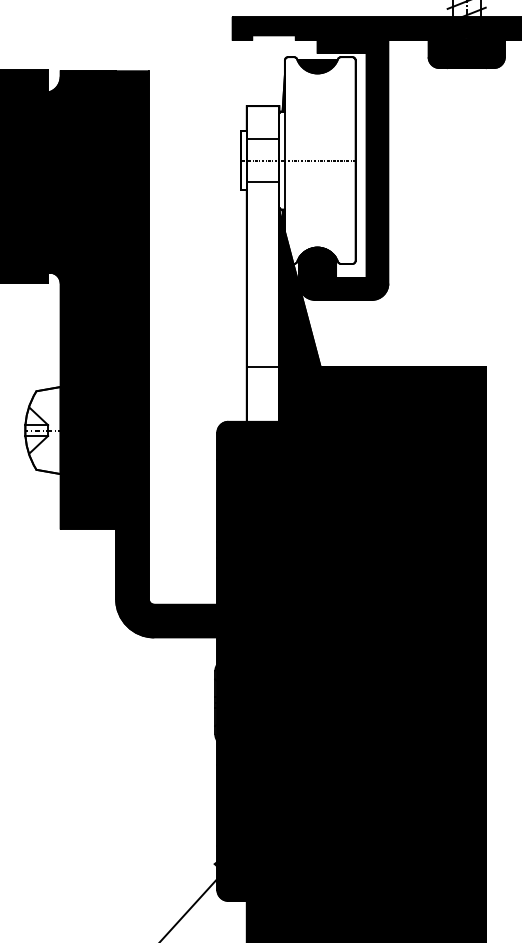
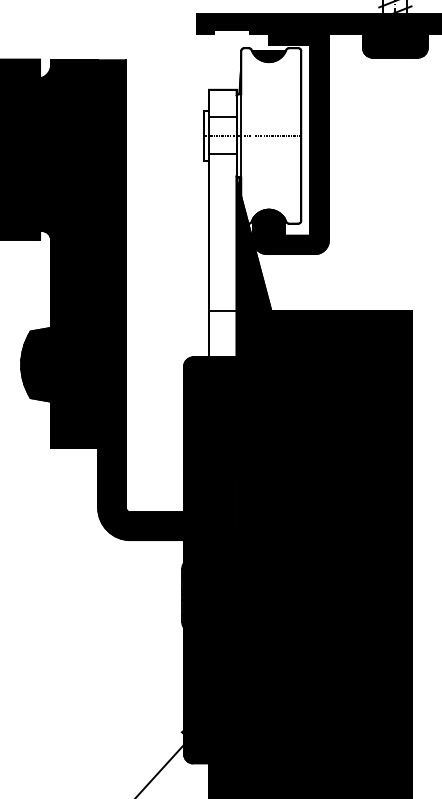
fill: (42, 430) -> (35, 364), added

